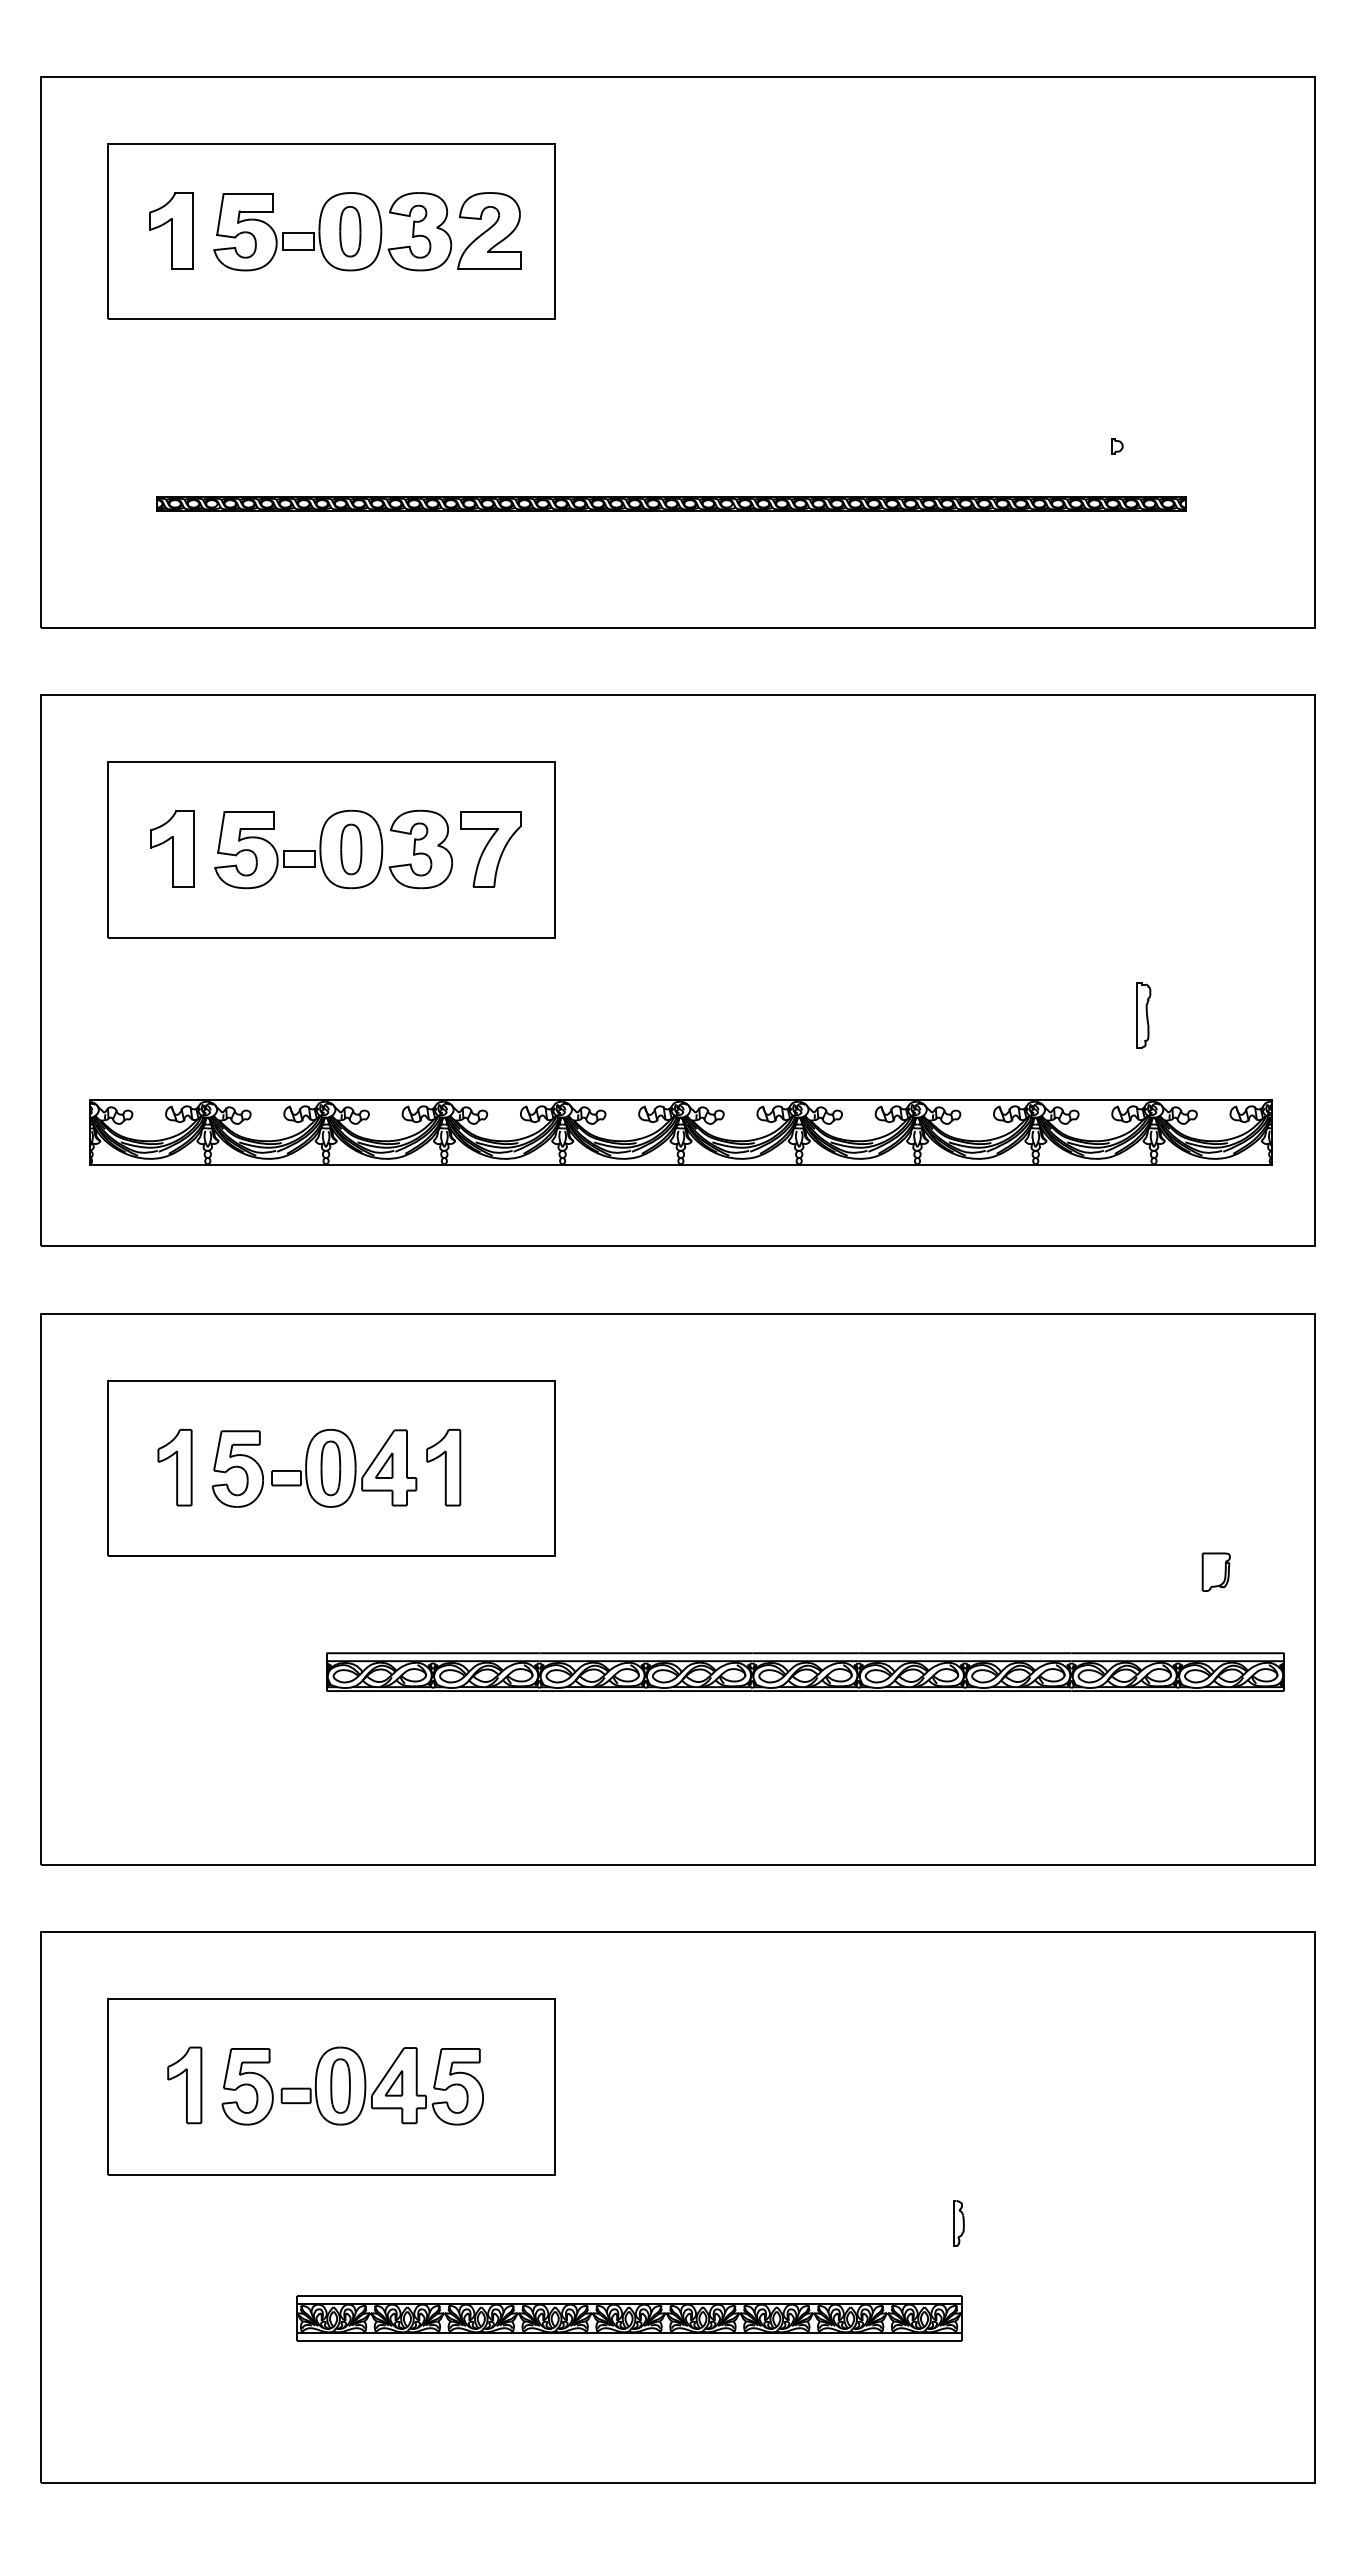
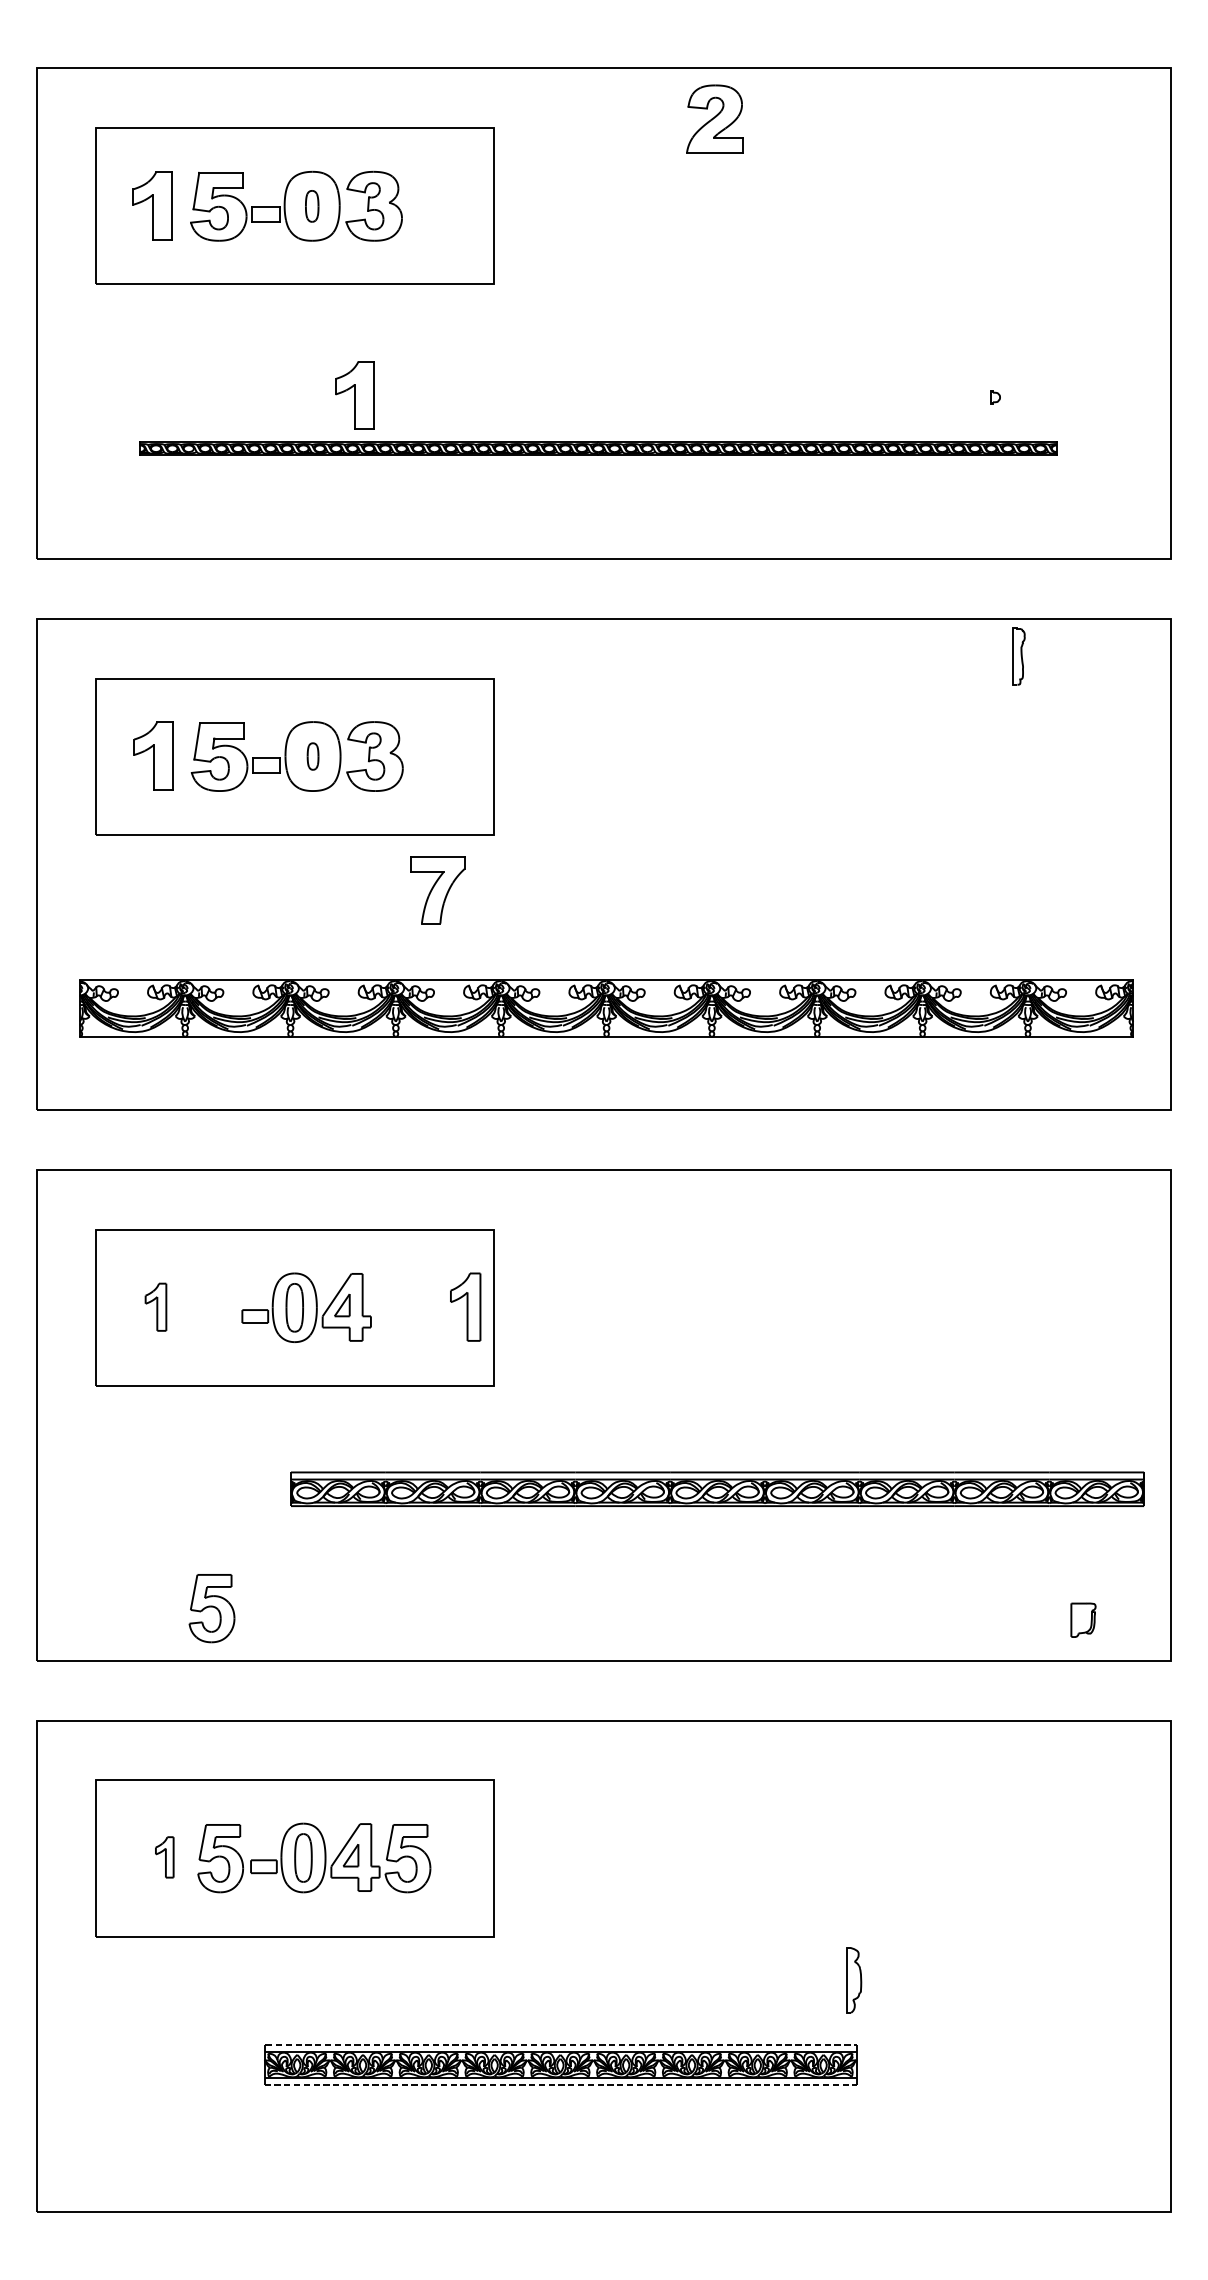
part: (489, 230) -> (714, 118), moved
part: (350, 231) -> (312, 206), size x0.7
part: (398, 443) -> (355, 394), added
part: (351, 849) -> (313, 756), size x0.6
part: (490, 849) -> (436, 890), moved
part: (1143, 1015) -> (1018, 656), moved
part: (174, 1467) -> (155, 1307), size x0.7
part: (443, 1467) -> (465, 1307), moved
part: (237, 1468) -> (211, 1608), moved
part: (1215, 1571) -> (1082, 1619), moved
part: (184, 2085) -> (164, 1857), size x0.6
part: (958, 2223) -> (853, 1980), size x1.6
line: (630, 2295) -> (561, 2044), solid -> dashed
line: (629, 2341) -> (560, 2085), solid -> dashed

